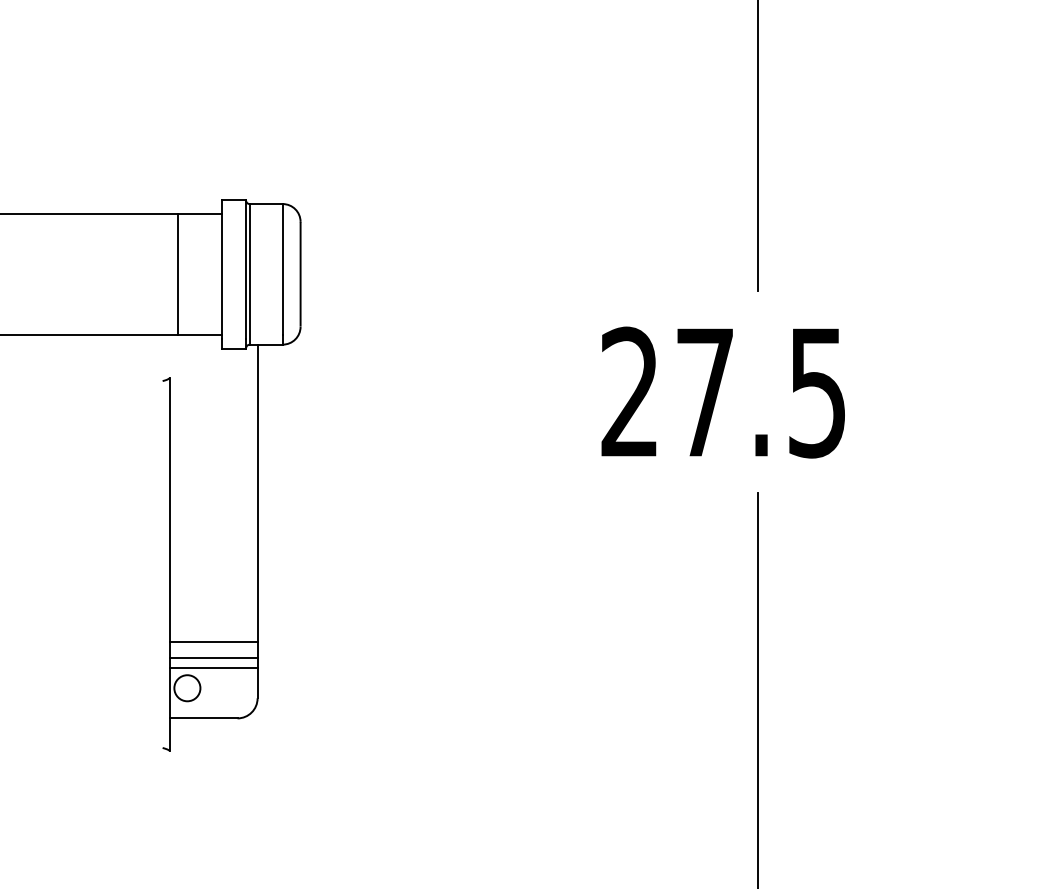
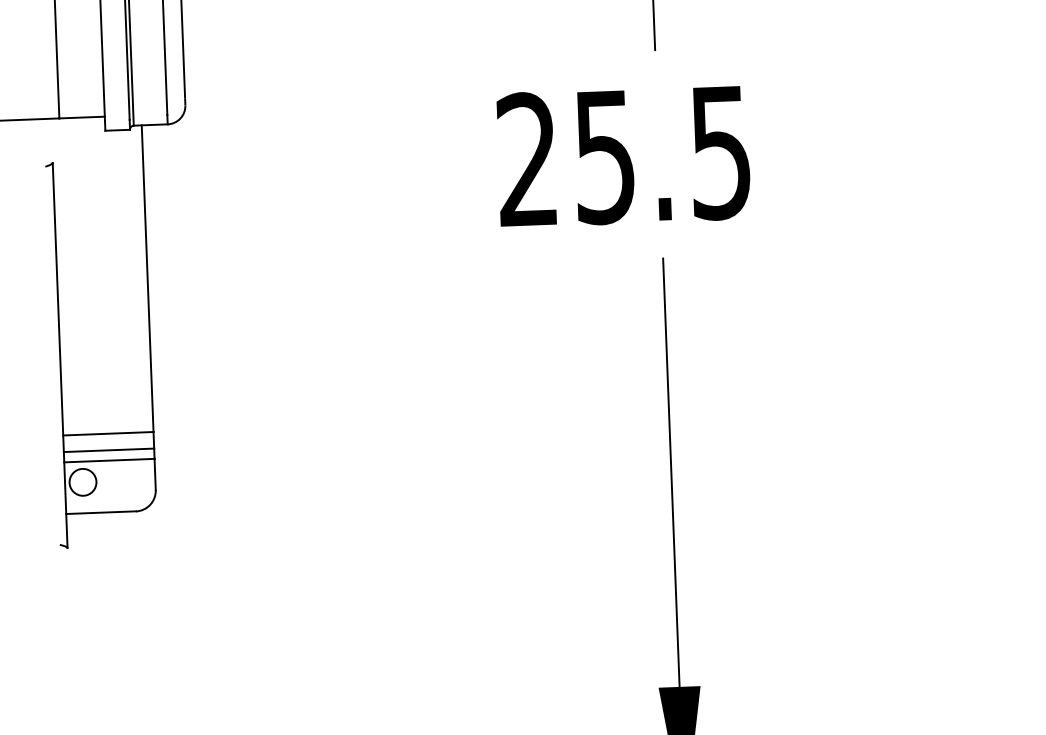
text: (704, 393) -> (604, 158), 27.5 -> 25.5

